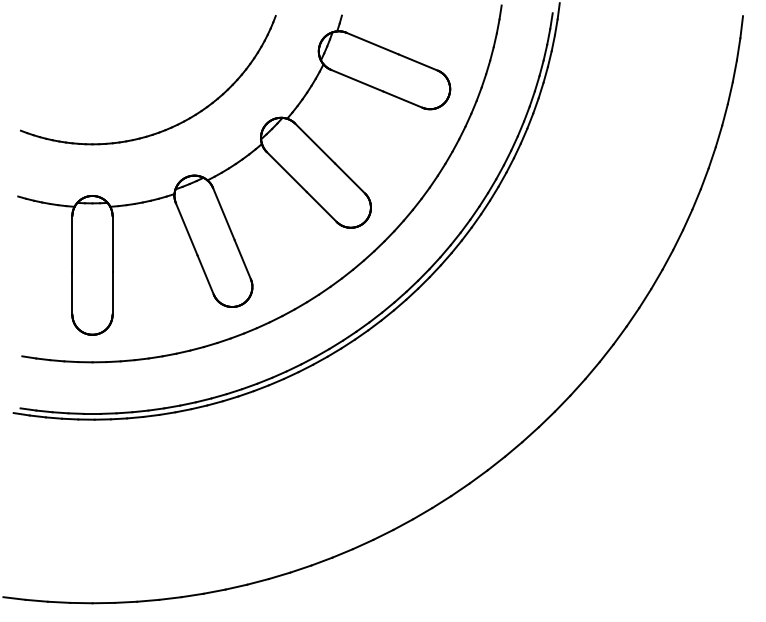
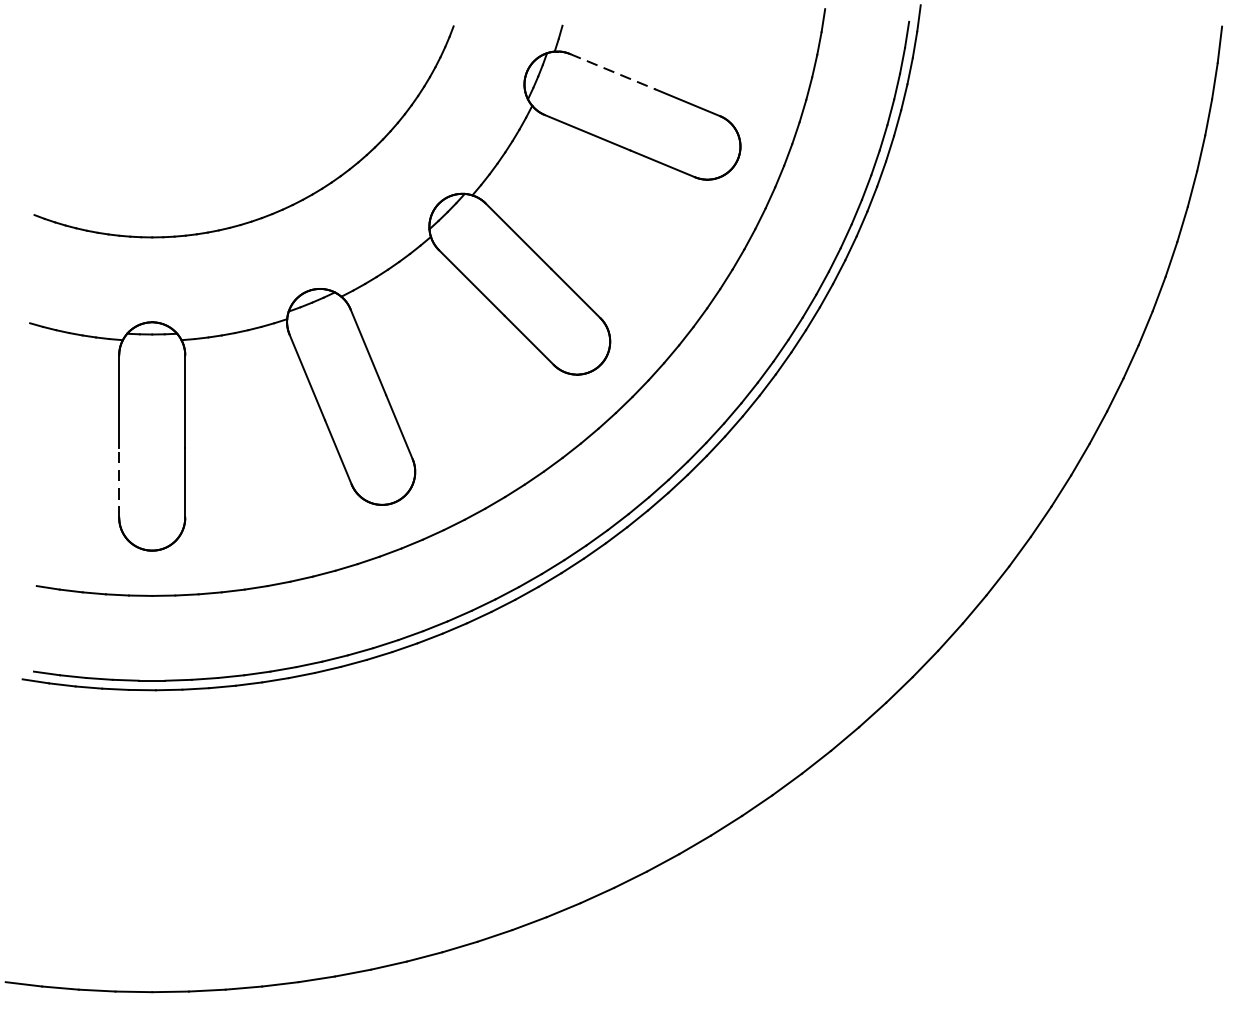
line: (373, 43) -> (614, 71), solid -> dashed
line: (72, 293) -> (119, 482), solid -> dashed

